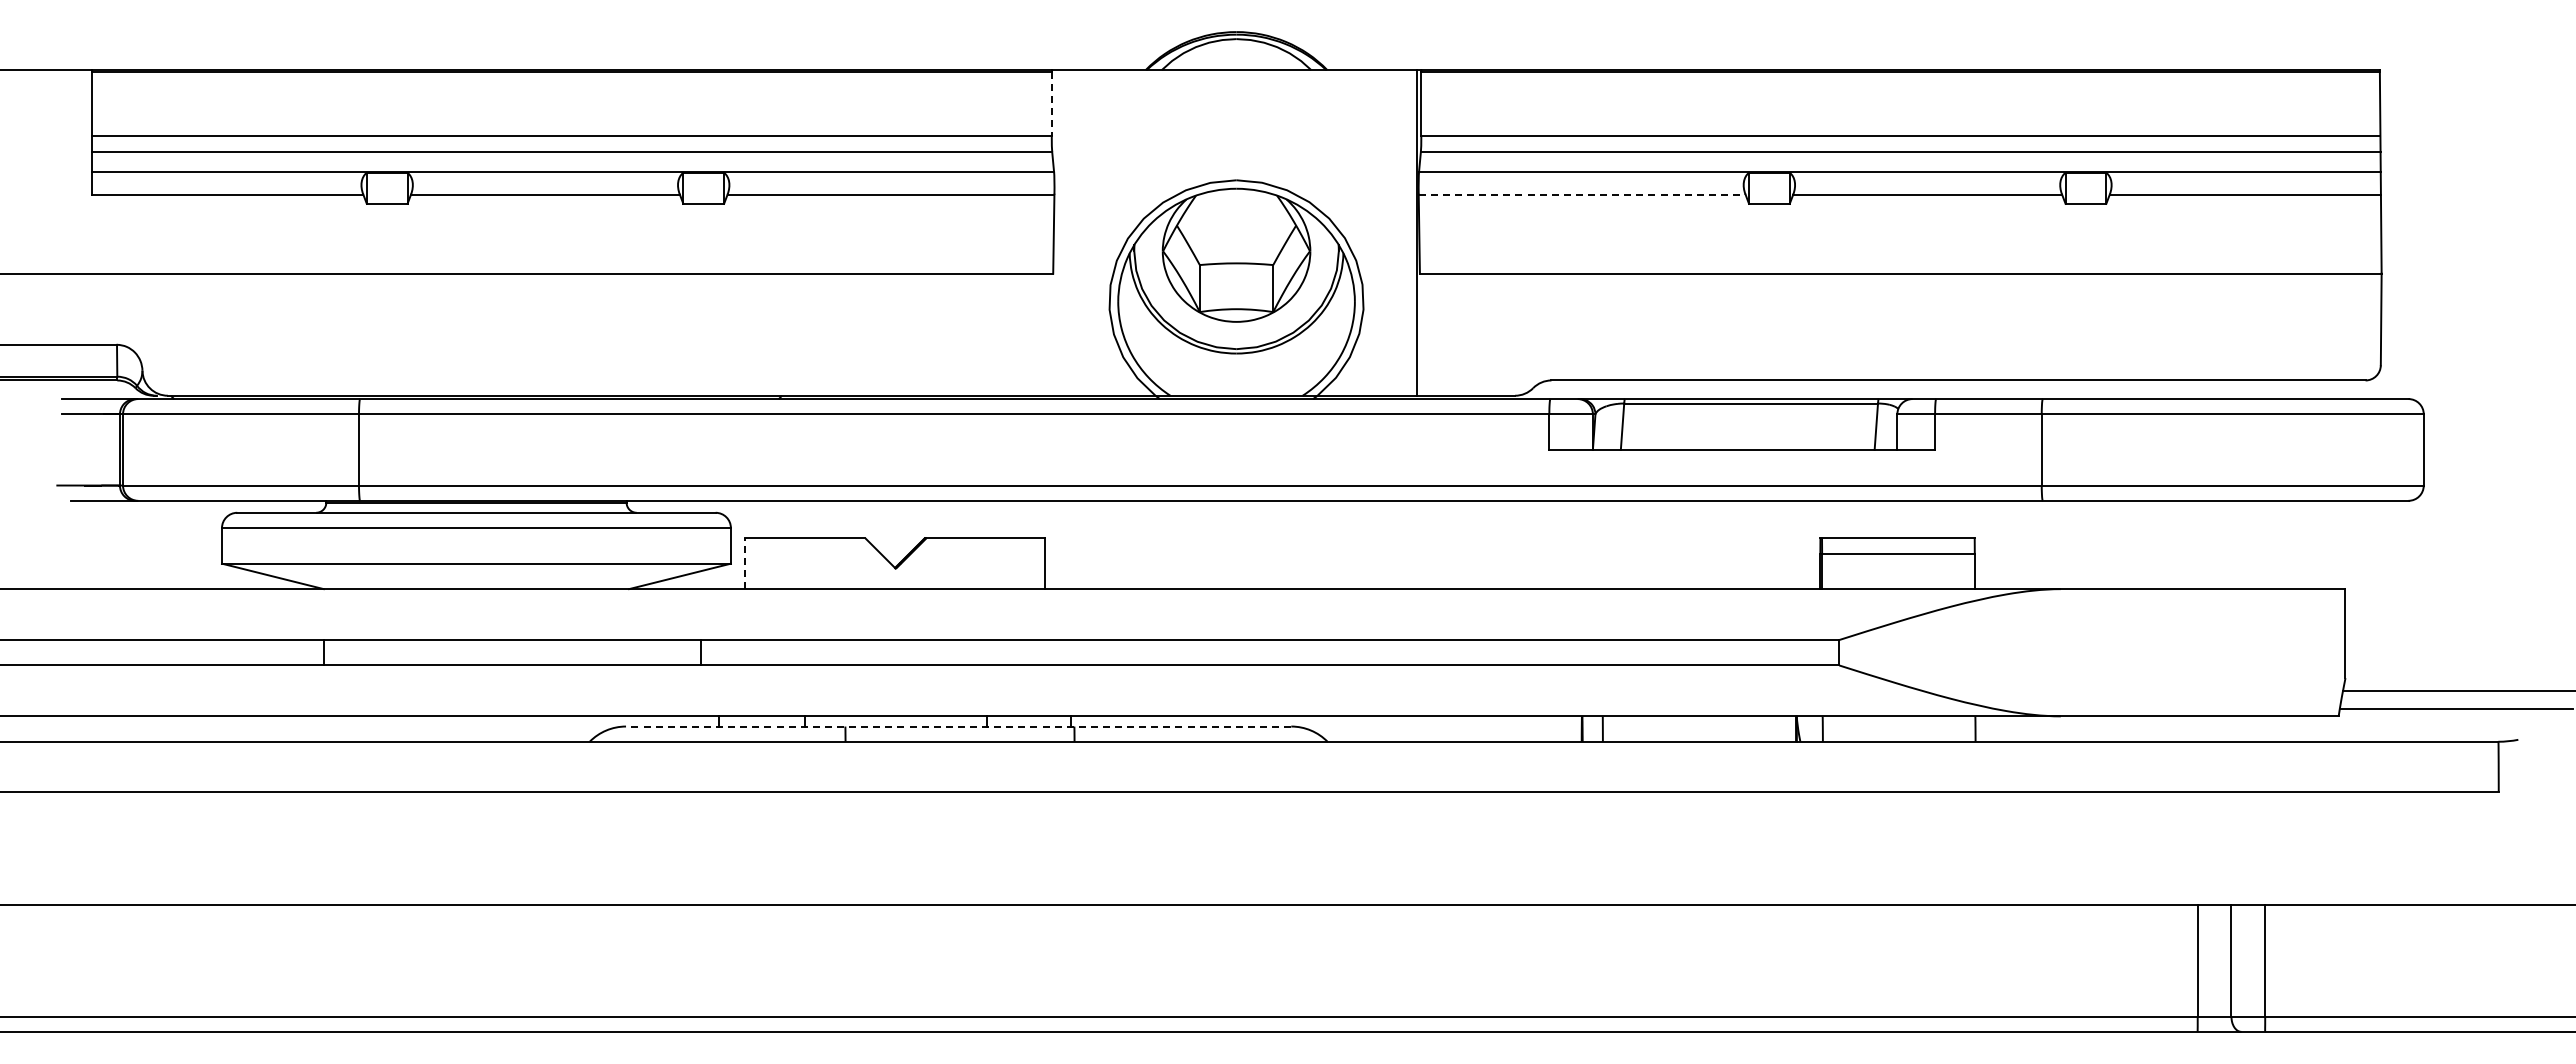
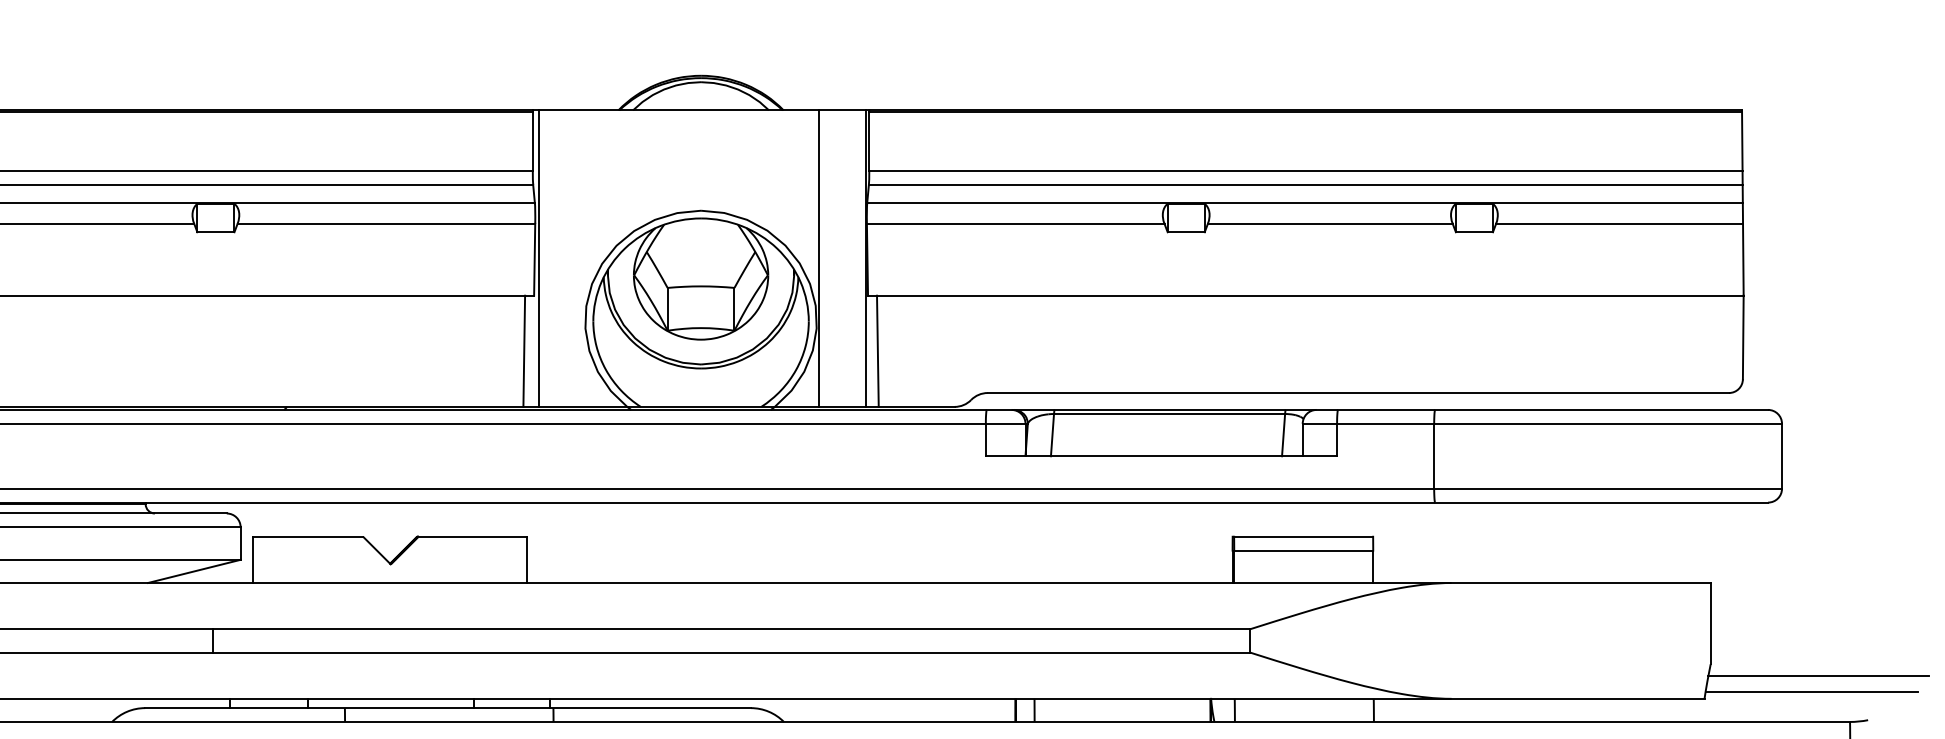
line: (1051, 104) -> (532, 141), dashed -> solid
line: (1582, 194) -> (1016, 223), dashed -> solid
line: (1058, 232) -> (538, 258), added
line: (1366, 232) -> (819, 258), added
line: (1042, 334) -> (524, 351), added
line: (1430, 334) -> (877, 351), added
line: (744, 563) -> (253, 559), dashed -> solid
line: (958, 726) -> (447, 708), dashed -> solid

